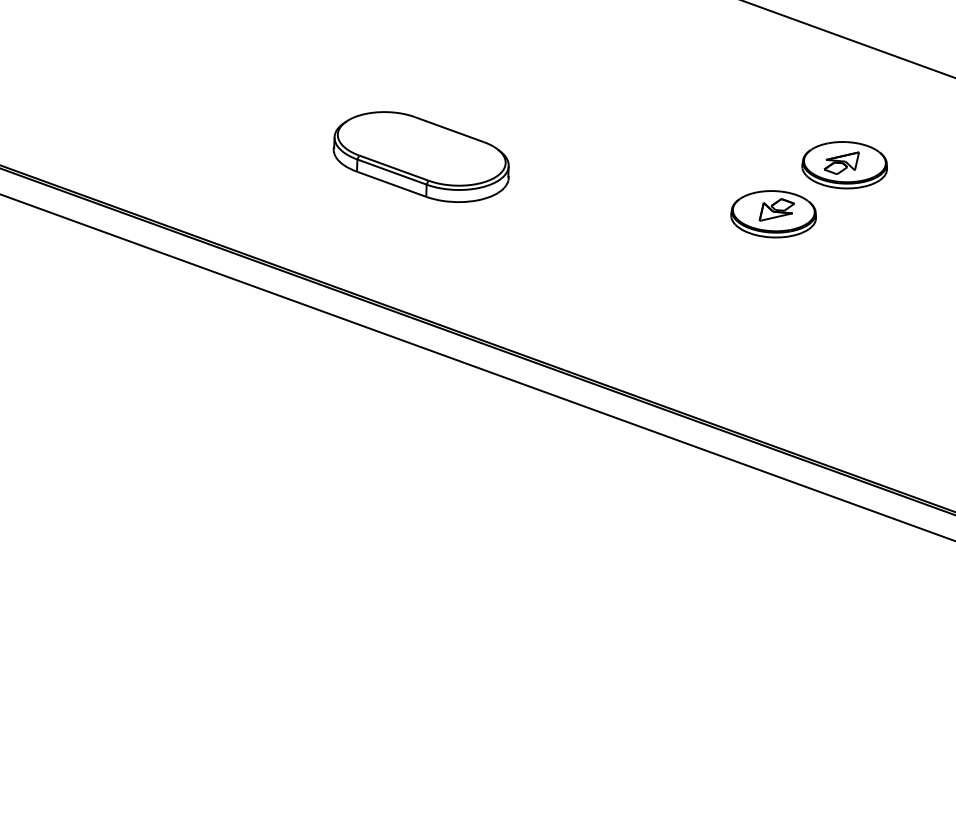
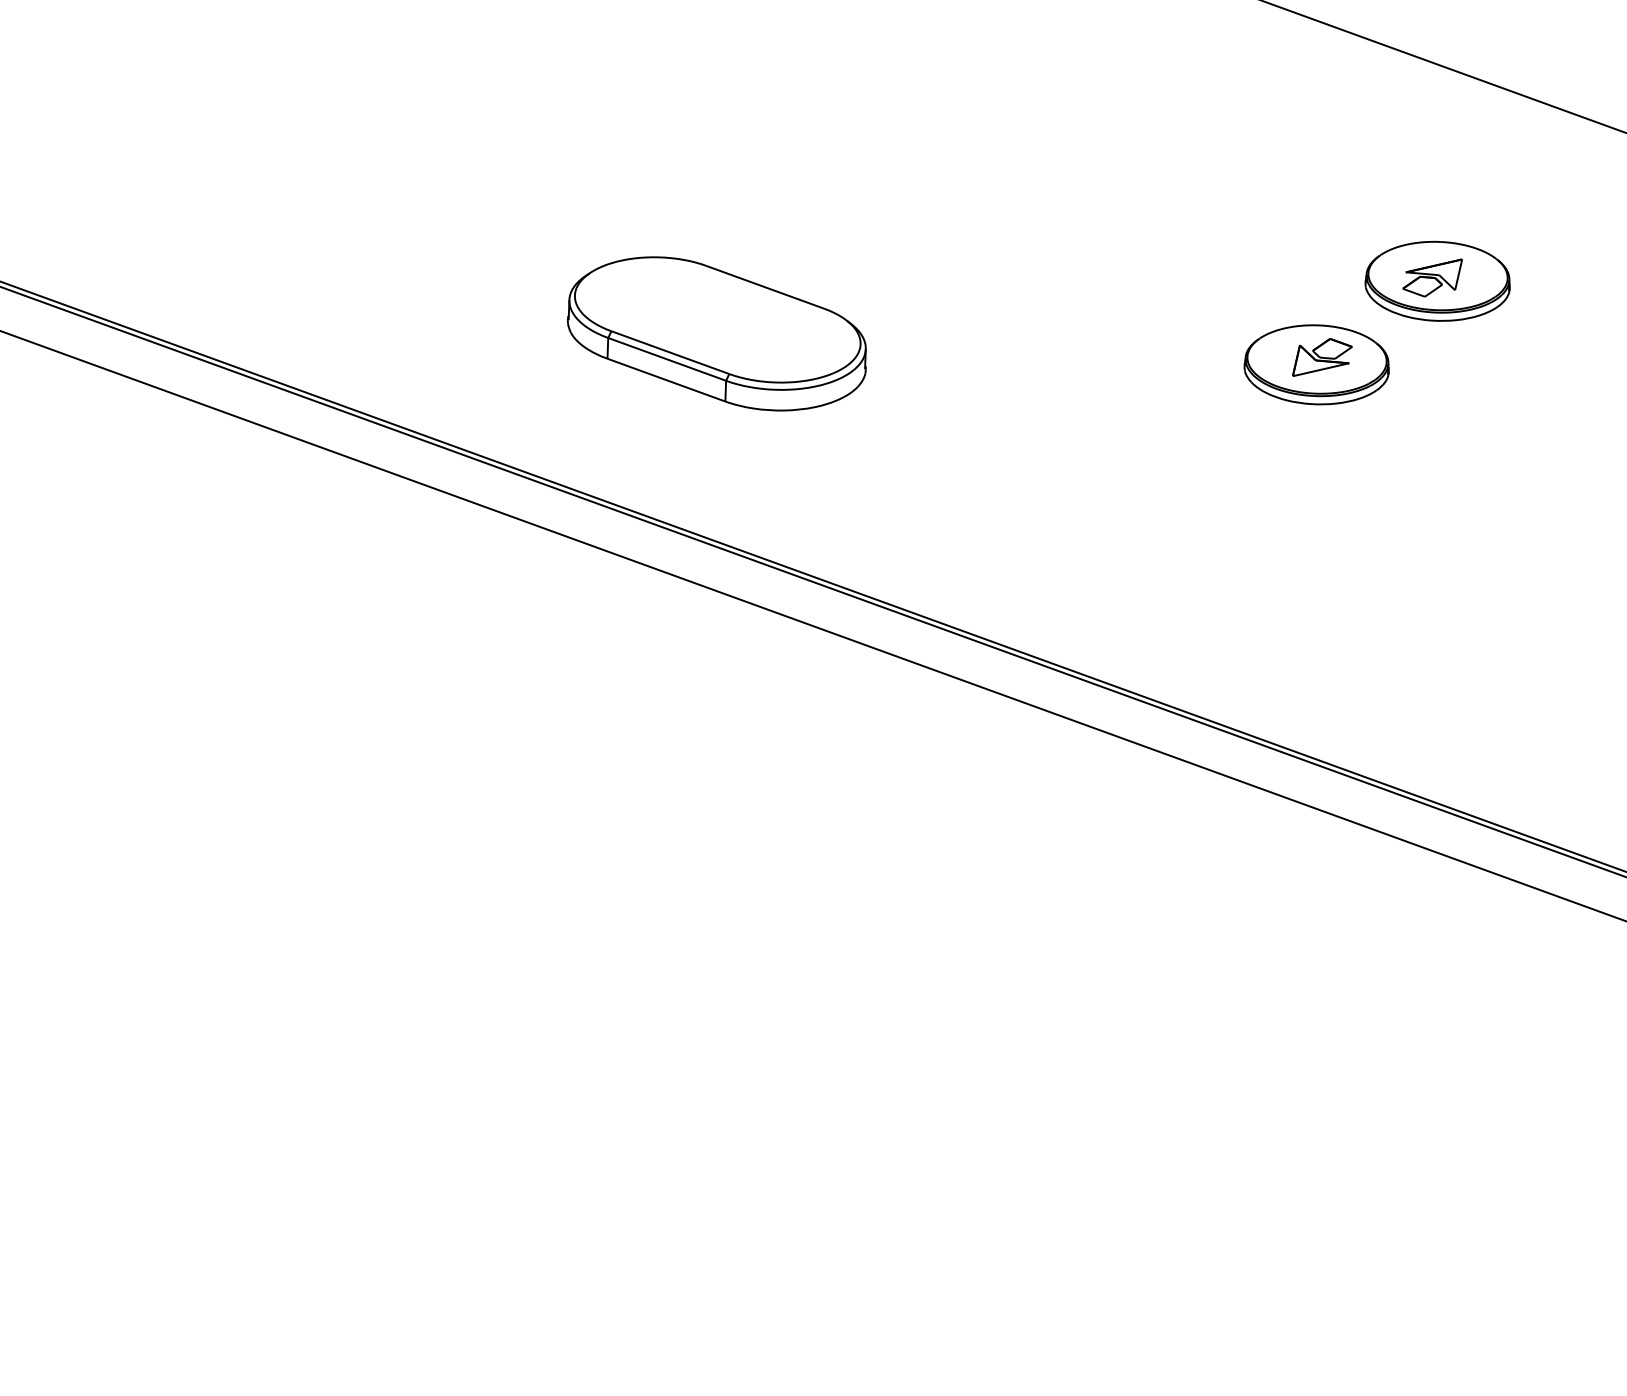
part: (420, 156) -> (715, 332), moved

